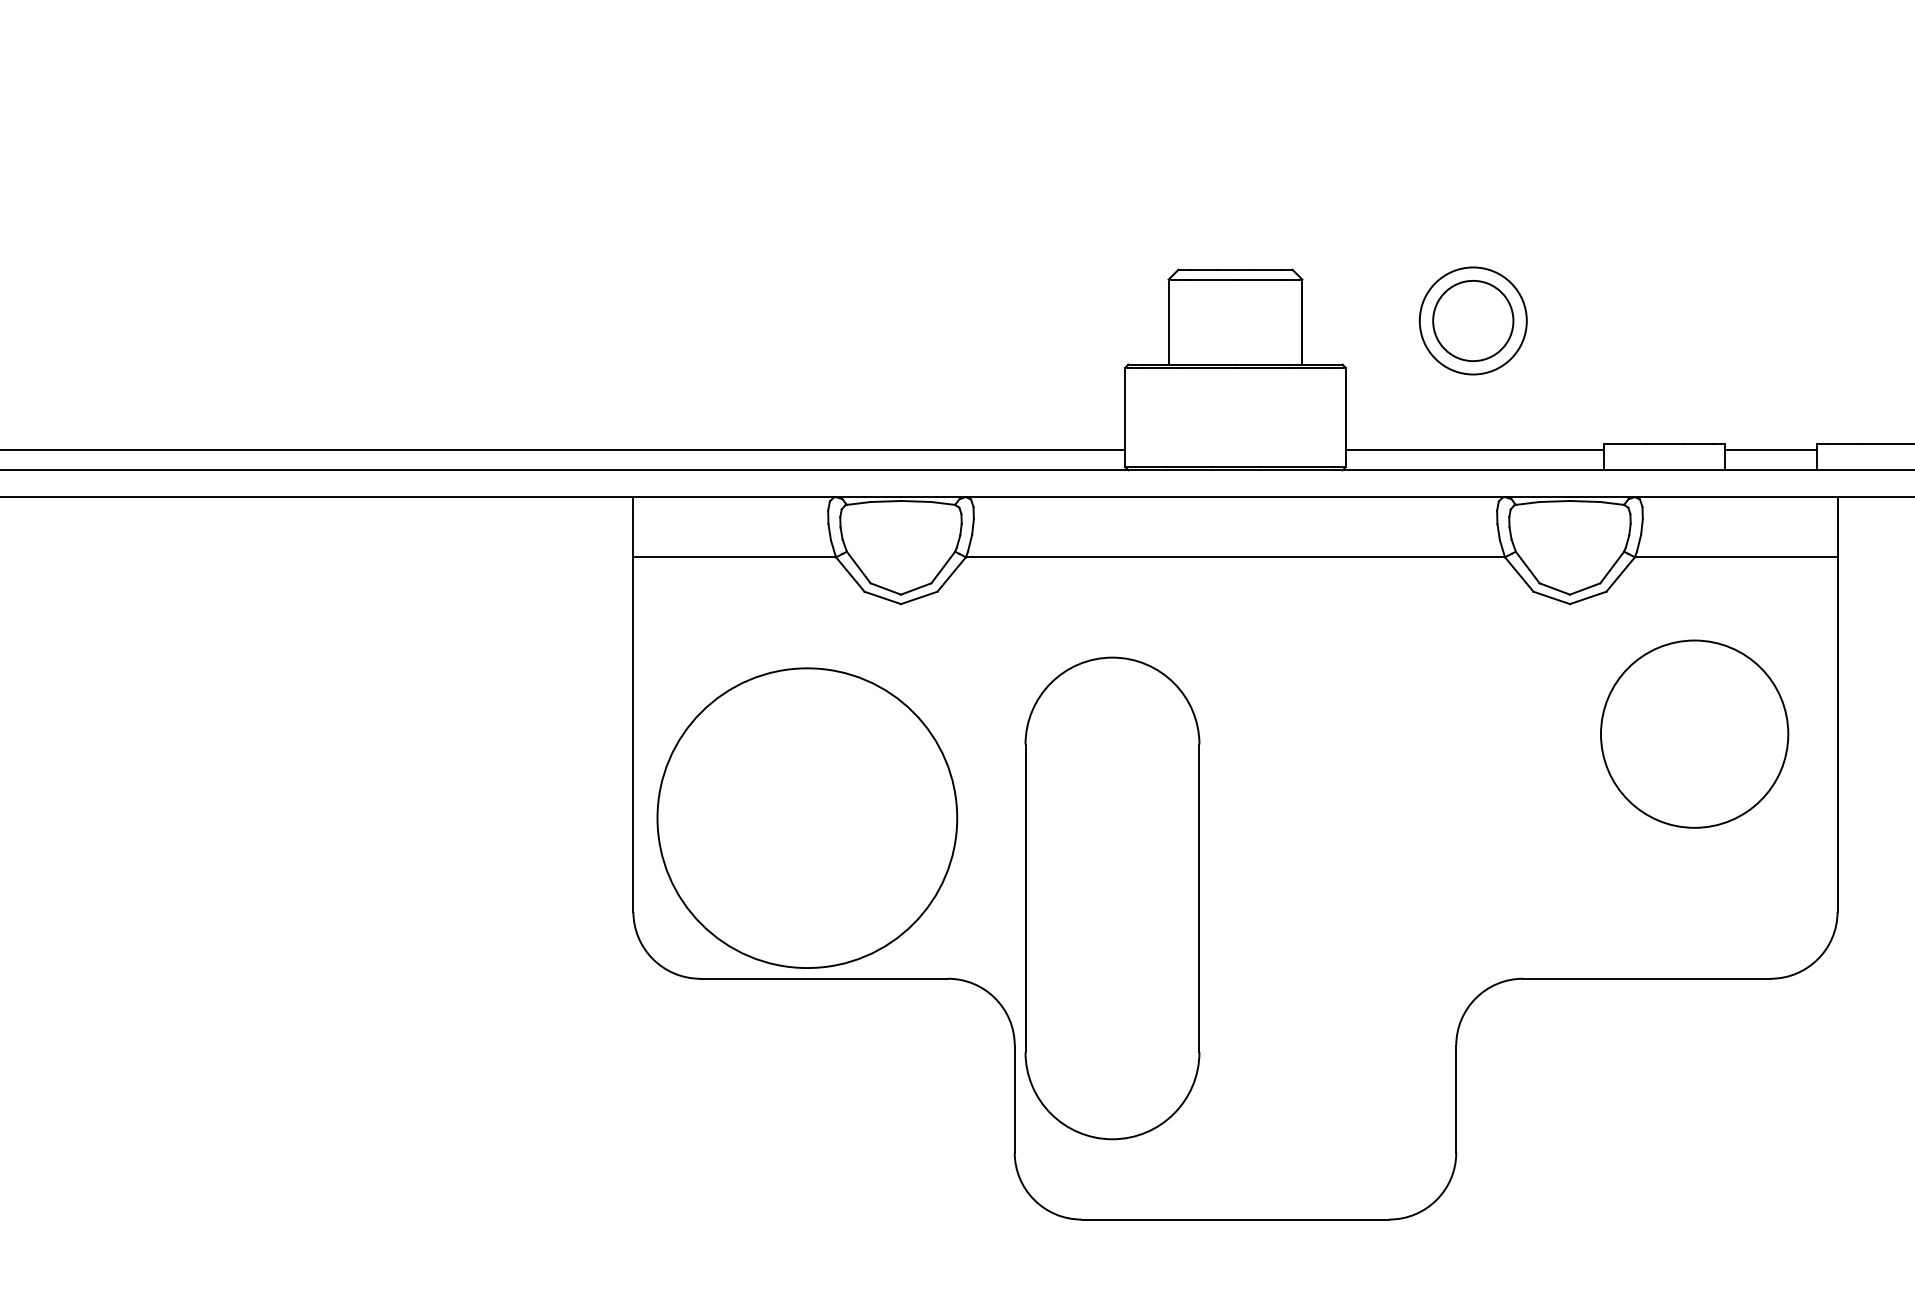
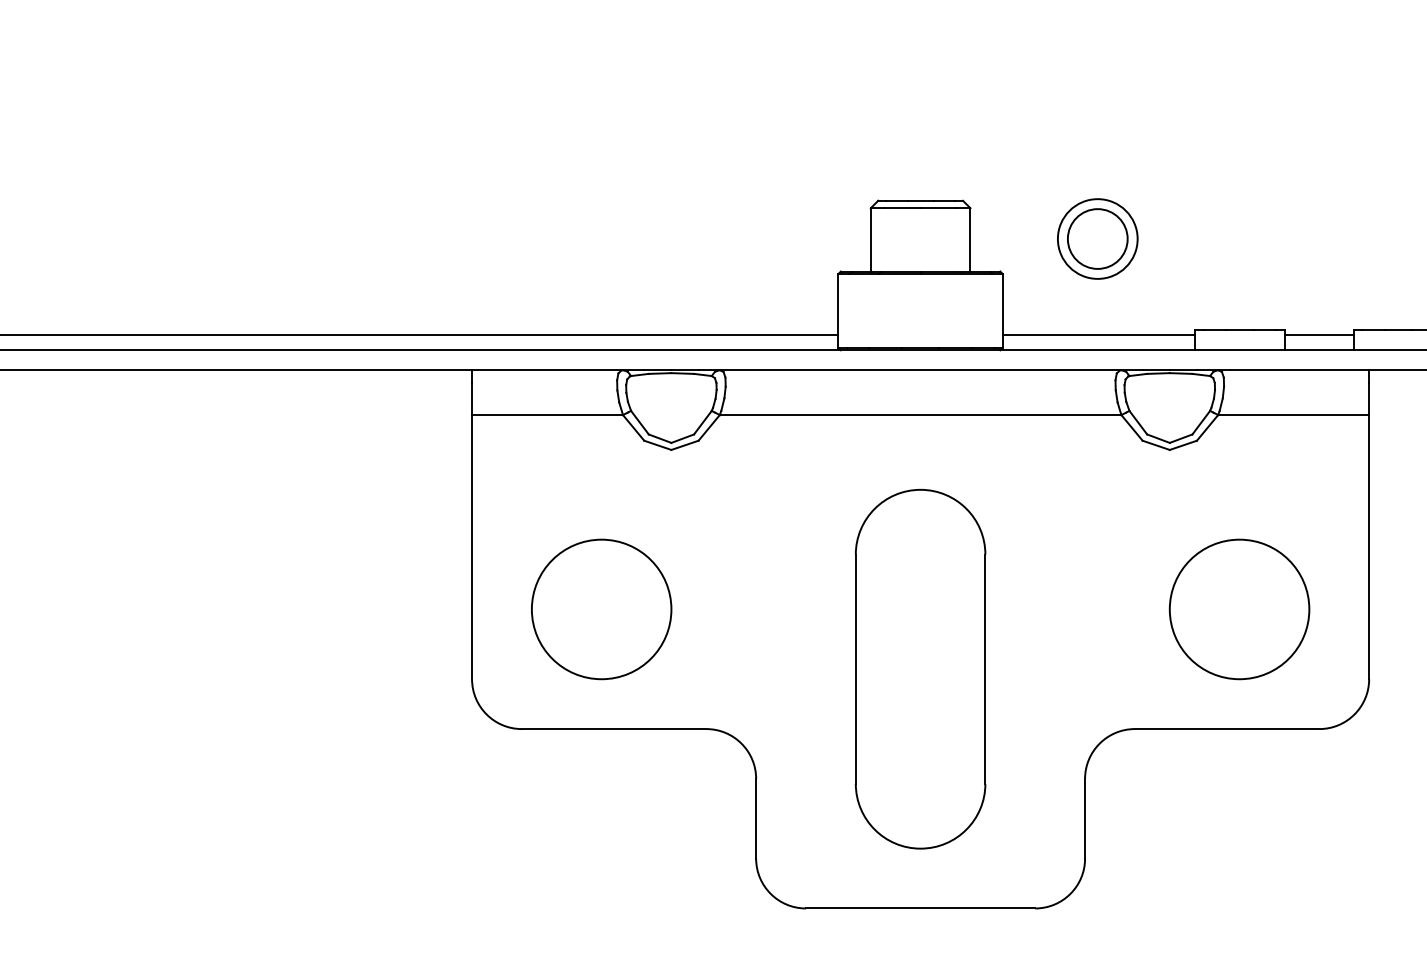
circle: (1694, 733) -> (1239, 608), moved
circle: (807, 817) -> (601, 608), size x0.62
part: (1112, 898) -> (920, 669), moved

